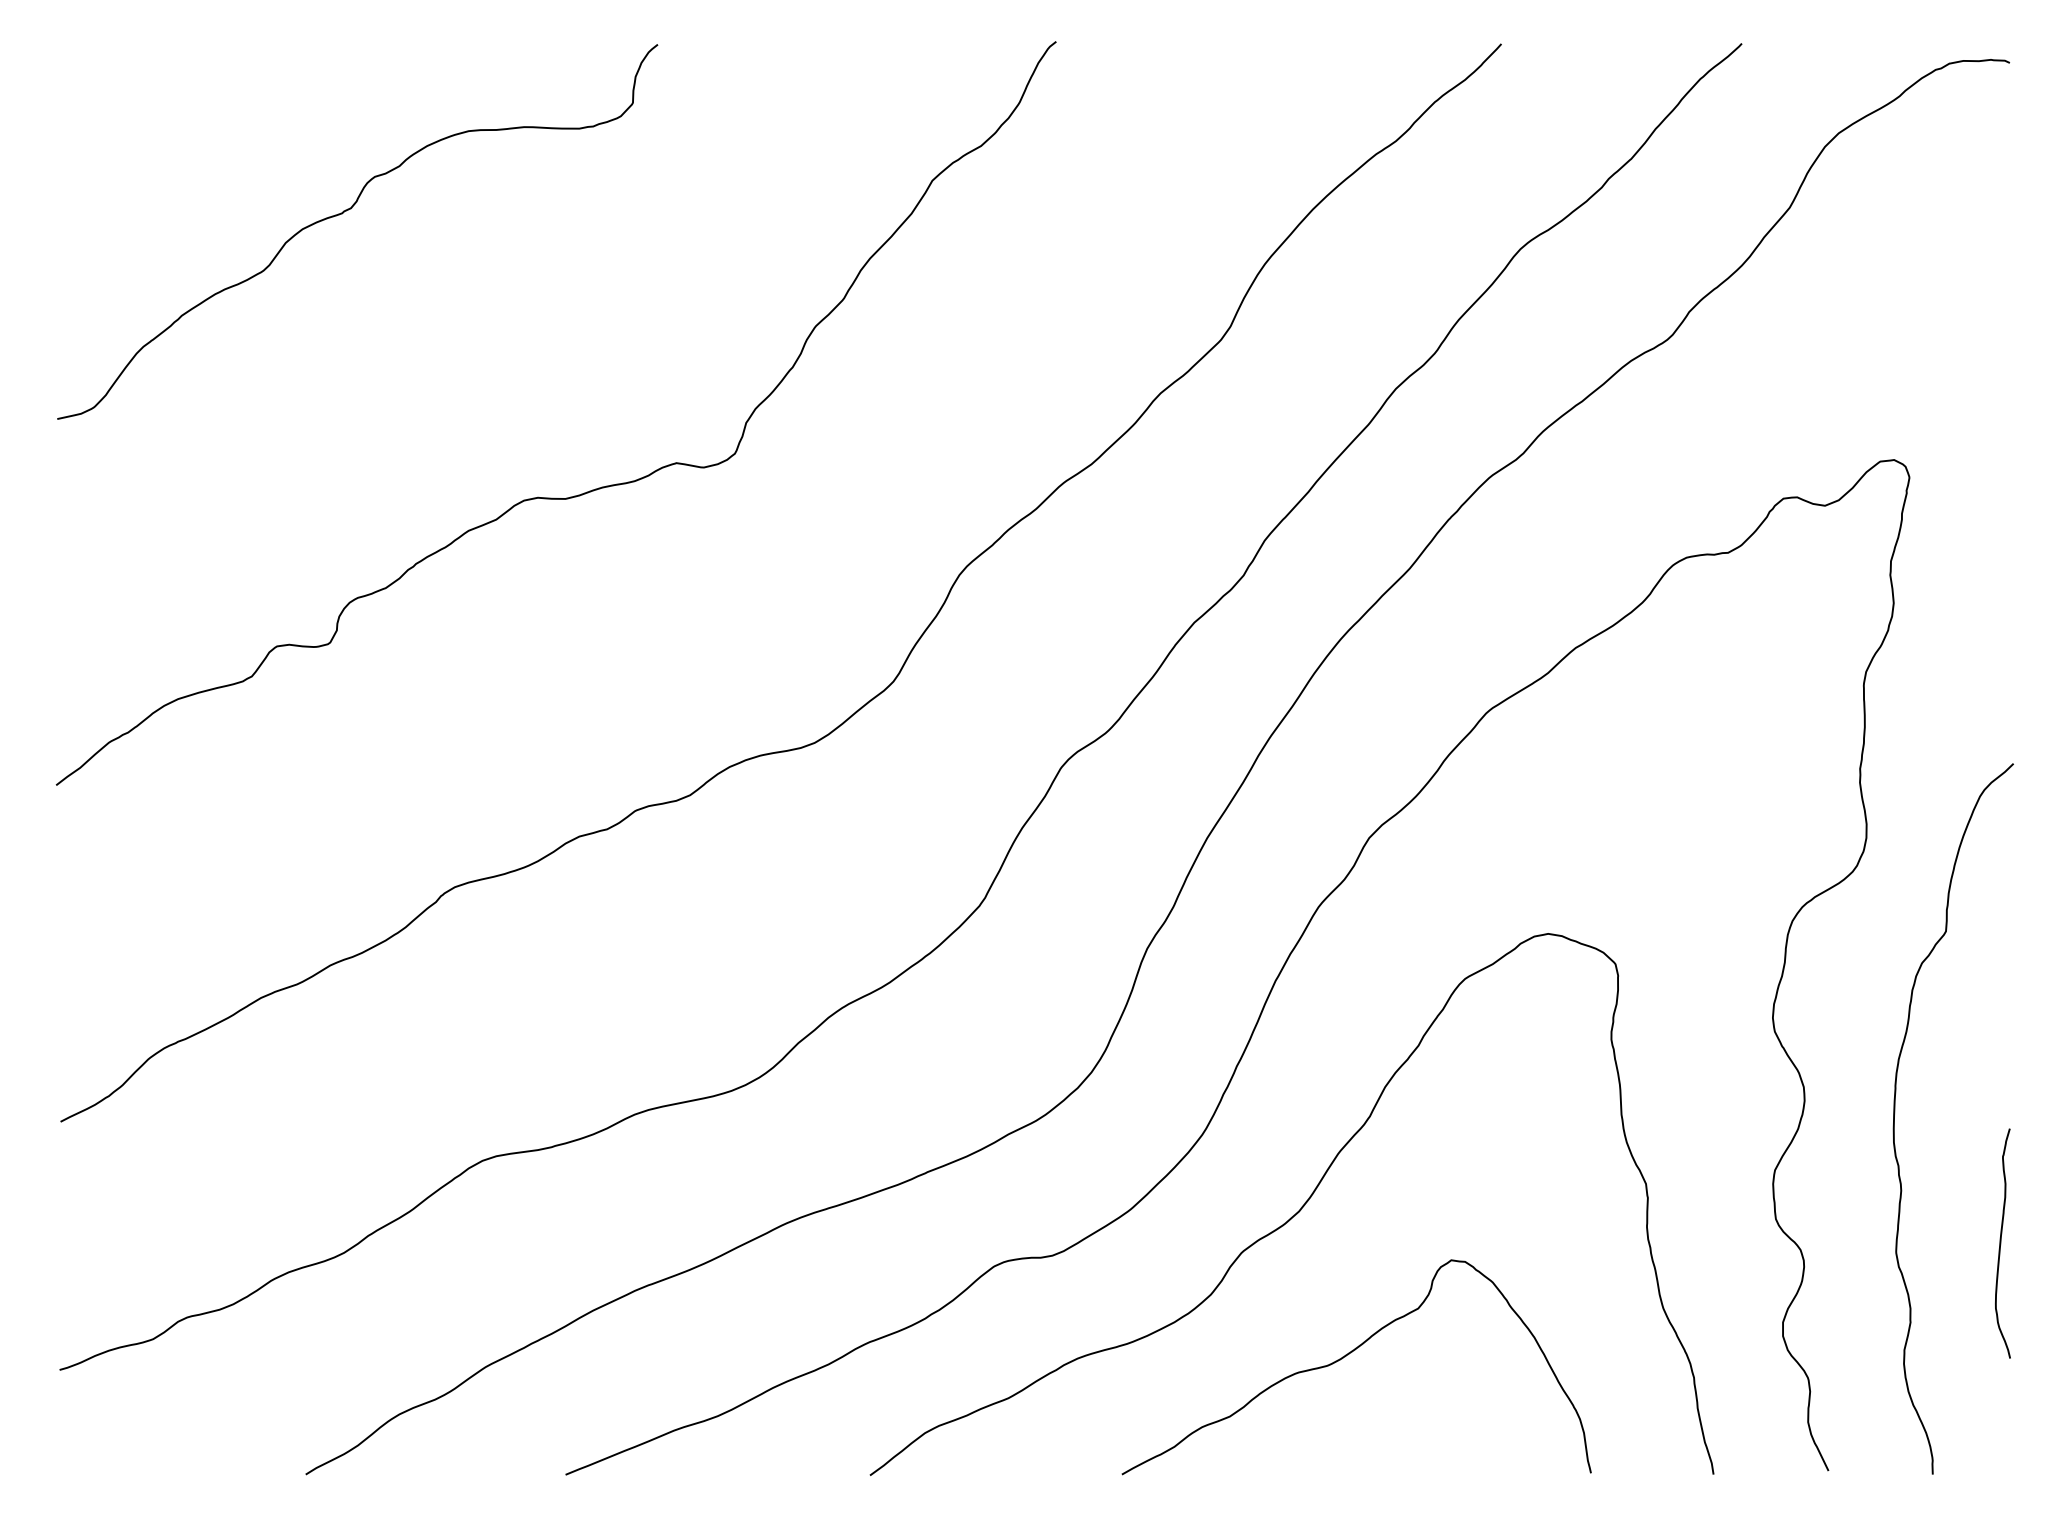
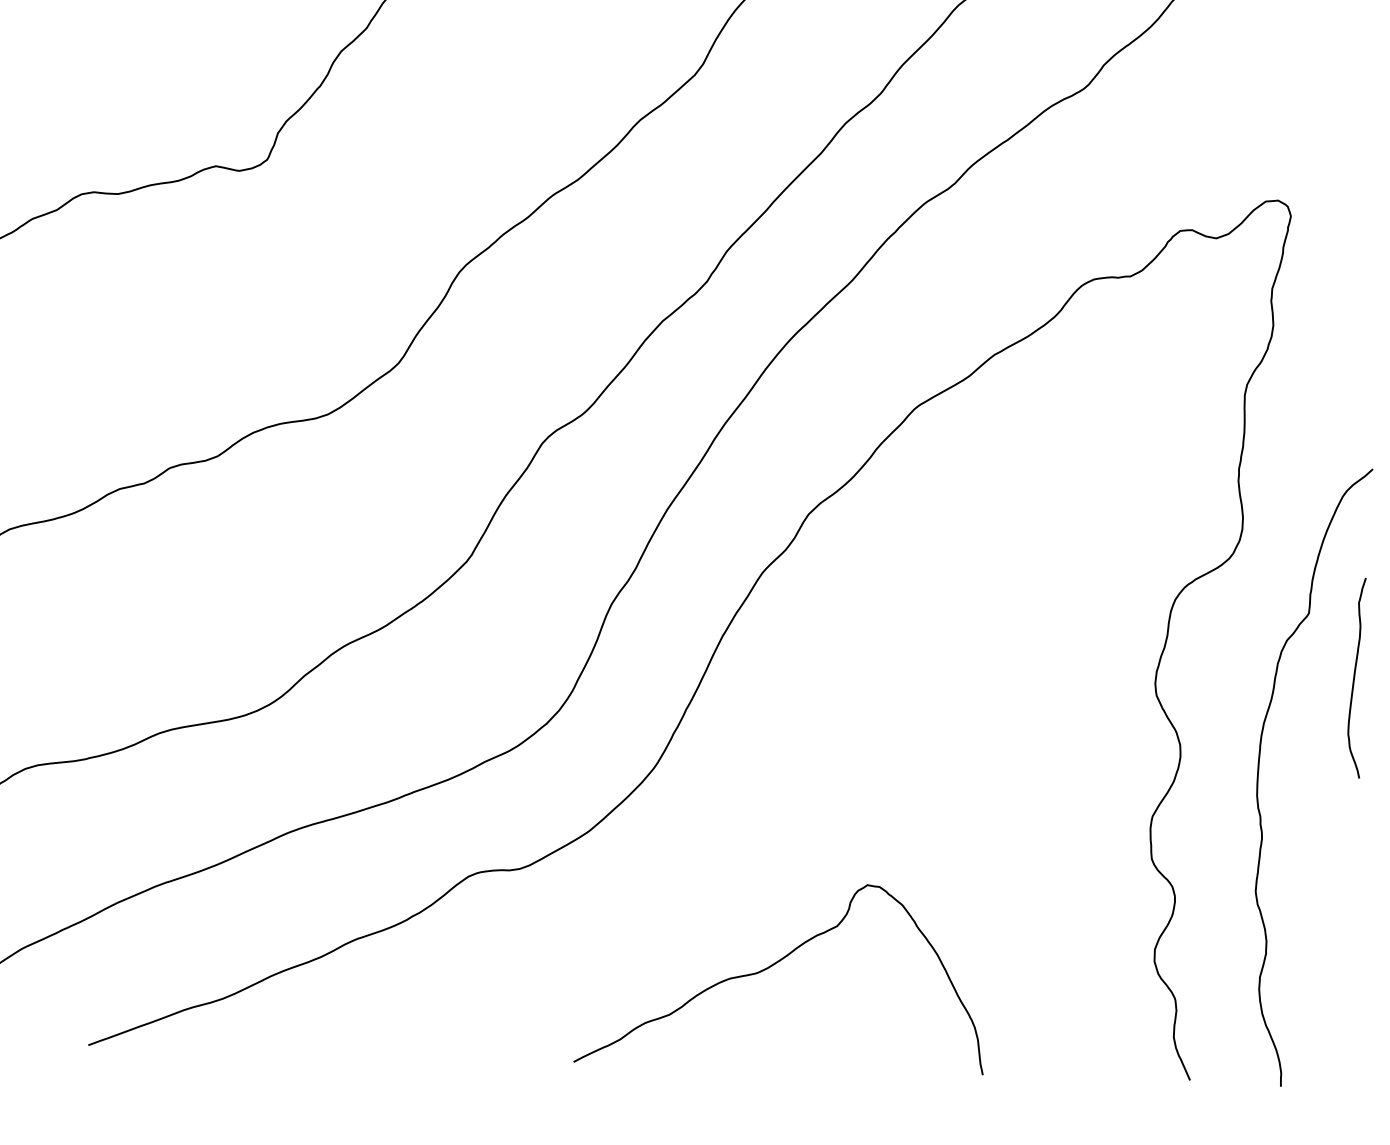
curve: (1298, 1210) -> (735, 837), removed
curve: (2001, 1243) -> (1355, 677), moved

